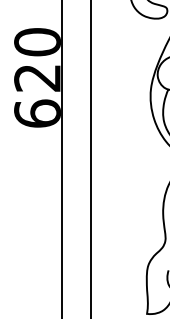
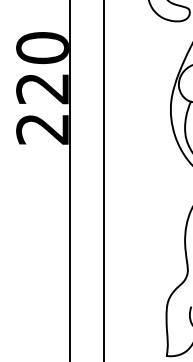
text: (37, 113) -> (42, 128), 620 -> 220

